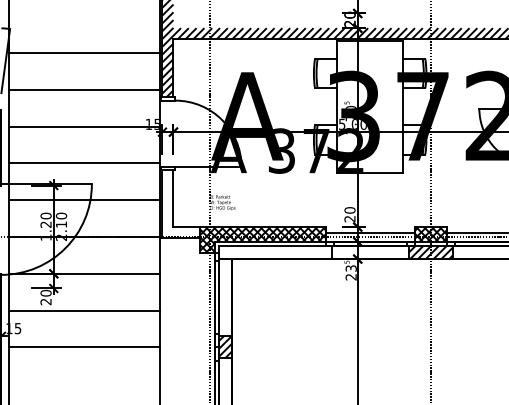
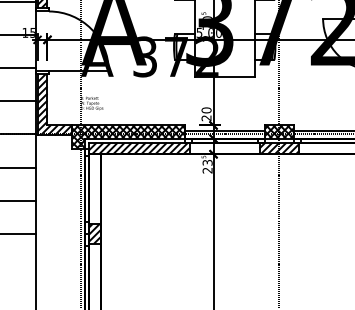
hatch: (181, 204) -> (54, 105), added
hatch: (275, 252) -> (139, 148), added

